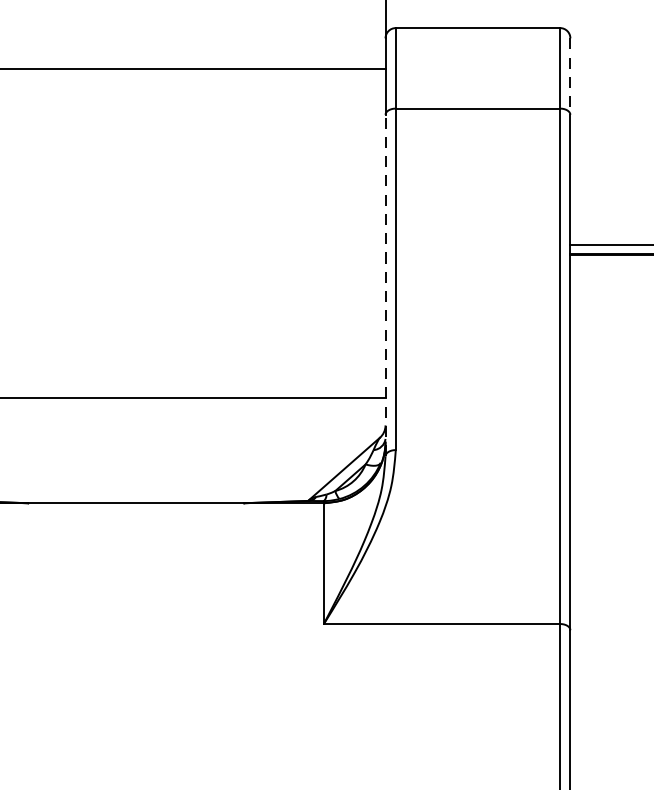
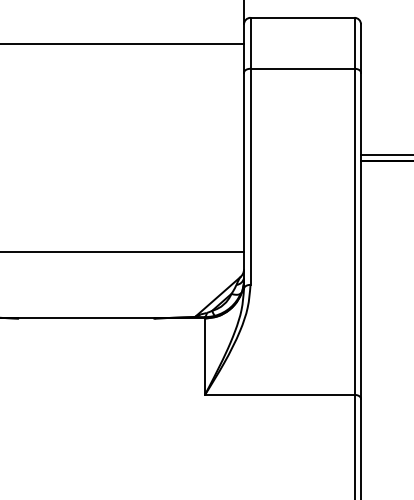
line: (571, 78) -> (361, 49), dashed -> solid
line: (386, 285) -> (244, 180), dashed -> solid

